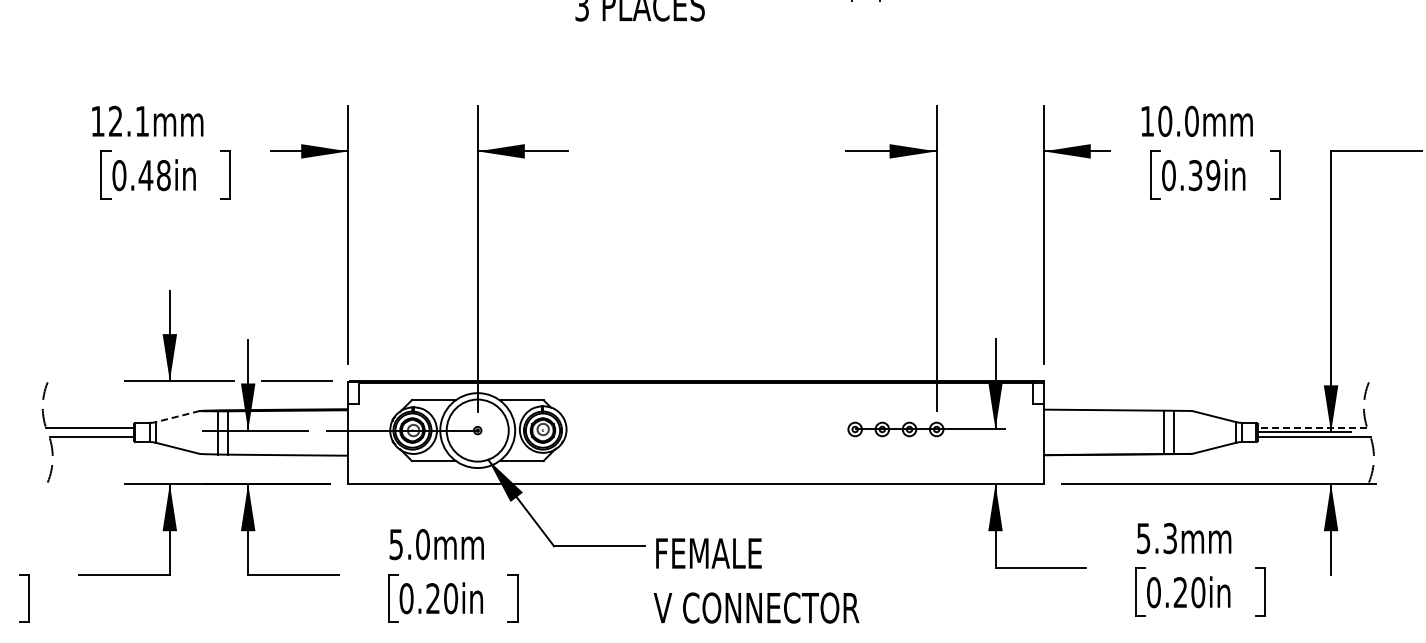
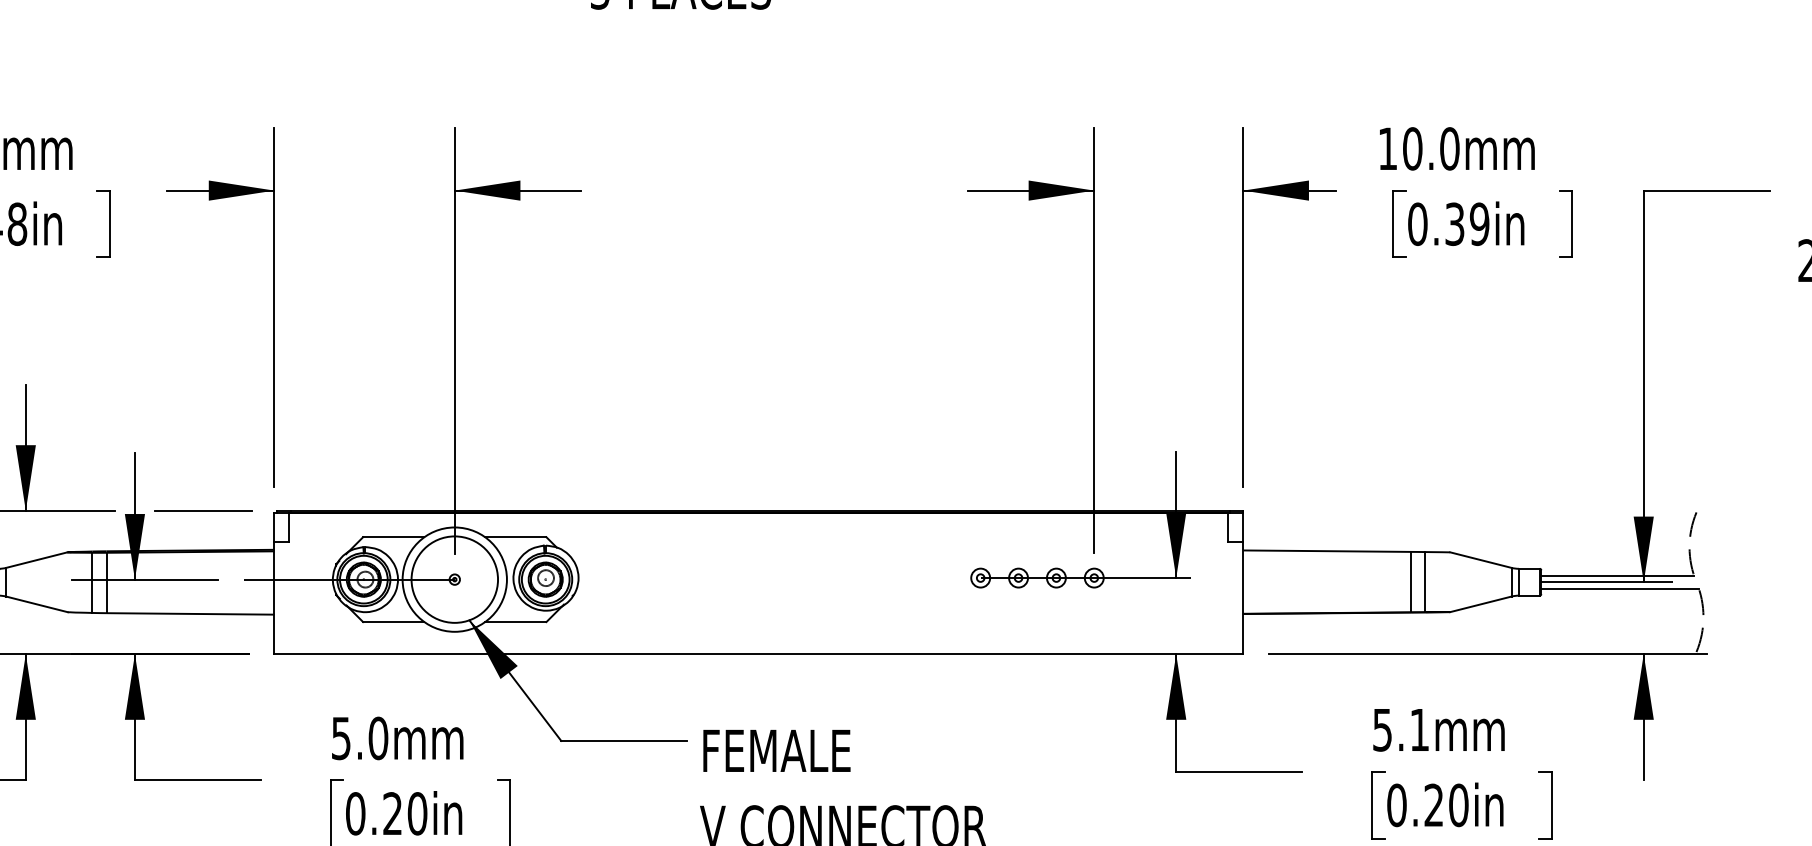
line: (177, 416) -> (36, 560), dashed -> solid
line: (1312, 427) -> (1617, 575), dashed -> solid
text: (1169, 538) -> (1418, 729), 5.3mm -> 5.1mm

